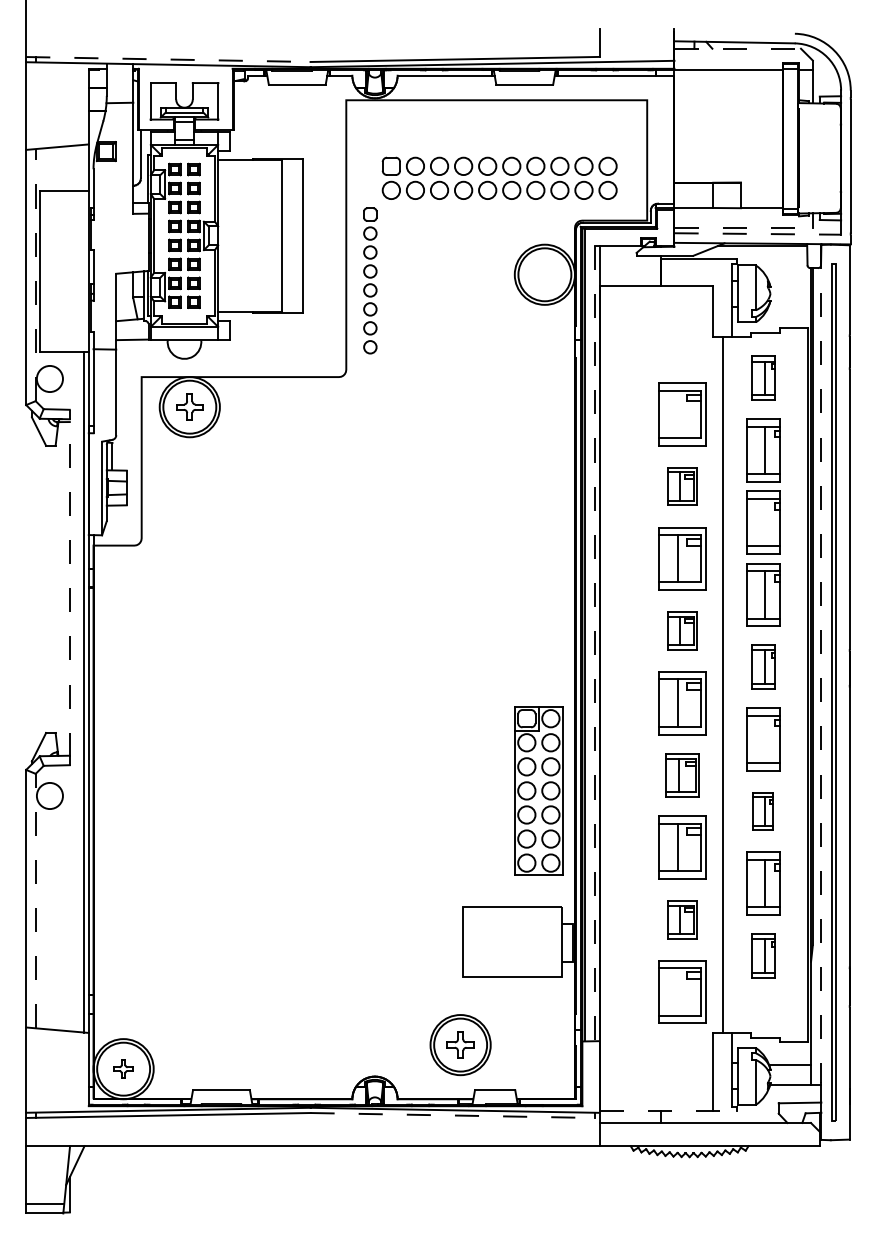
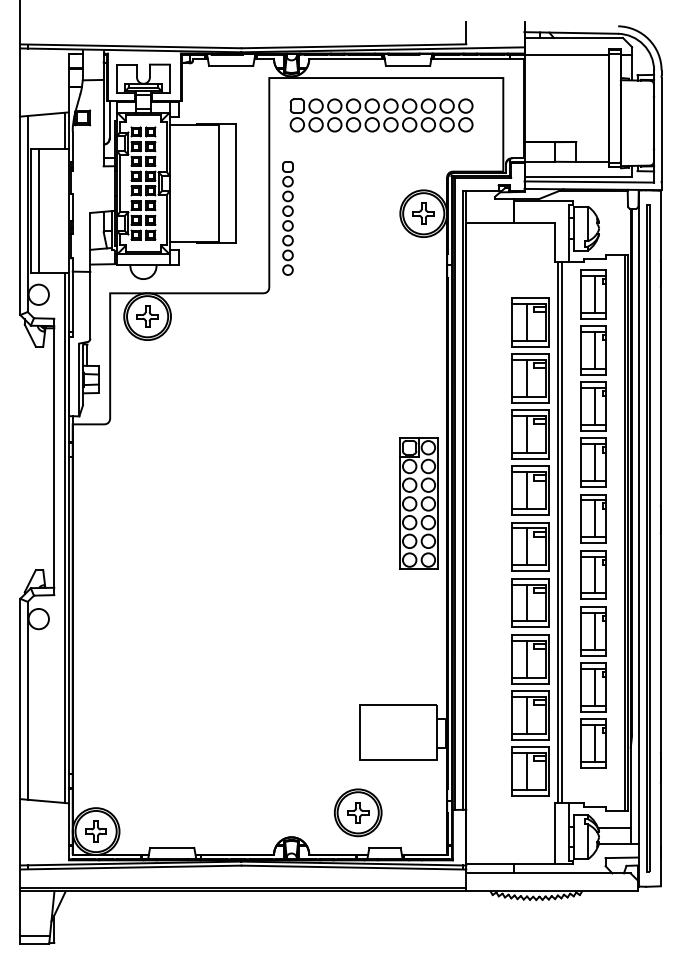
line: (738, 48) -> (574, 37), dashed -> solid
line: (168, 59) -> (131, 46), dashed -> solid
line: (84, 167) -> (65, 130), added
part: (495, 172) -> (378, 110), moved
line: (744, 227) -> (578, 176), dashed -> solid
line: (758, 233) -> (589, 181), dashed -> solid
line: (49, 271) -> (38, 211), added
line: (35, 274) -> (27, 213), dashed -> solid
part: (544, 274) -> (423, 213), added
part: (763, 378) -> (593, 294), size x1.43
line: (677, 414) -> (526, 322), added
part: (682, 486) -> (530, 378), size x1.67
line: (765, 522) -> (595, 406), added
line: (69, 582) -> (54, 453), dashed -> solid
part: (682, 630) -> (530, 490), size x1.67
line: (594, 643) -> (462, 500), dashed -> solid
line: (821, 664) -> (638, 516), dashed -> solid
part: (763, 666) -> (593, 518), size x1.43
line: (718, 684) -> (558, 532), added
line: (803, 684) -> (624, 532), added
line: (765, 738) -> (595, 574), added
part: (682, 775) -> (530, 603), size x1.43
part: (538, 790) -> (418, 503), moved
part: (763, 811) -> (593, 631), size x1.67
line: (35, 900) -> (27, 700), dashed -> solid
part: (682, 919) -> (530, 715), size x1.67
part: (763, 955) -> (593, 743), size x1.43
line: (677, 991) -> (526, 771), added
part: (123, 1068) -> (96, 831), size x1.43
line: (668, 1111) -> (519, 864), dashed -> solid
line: (455, 1115) -> (354, 867), dashed -> solid
line: (312, 1141) -> (243, 887), added

